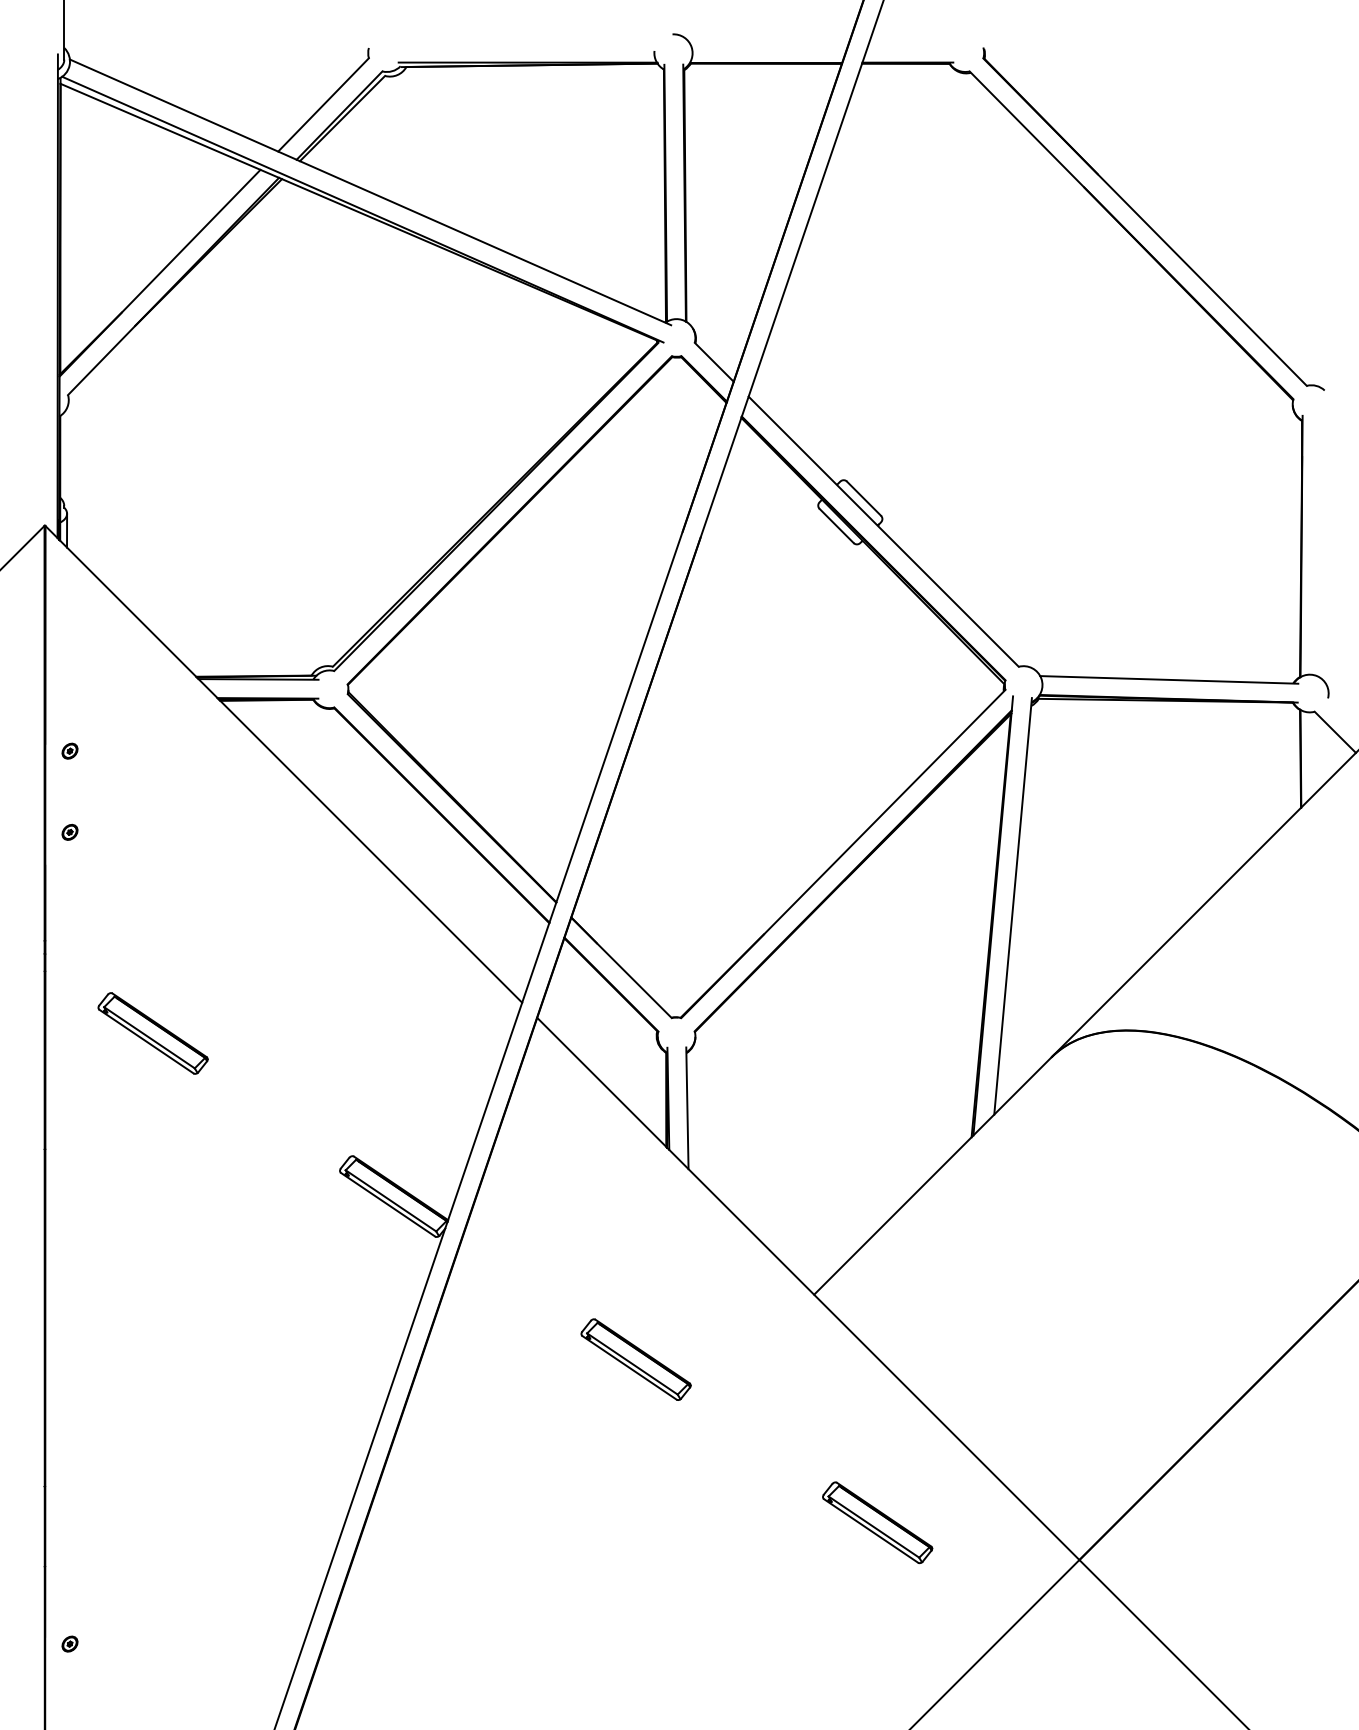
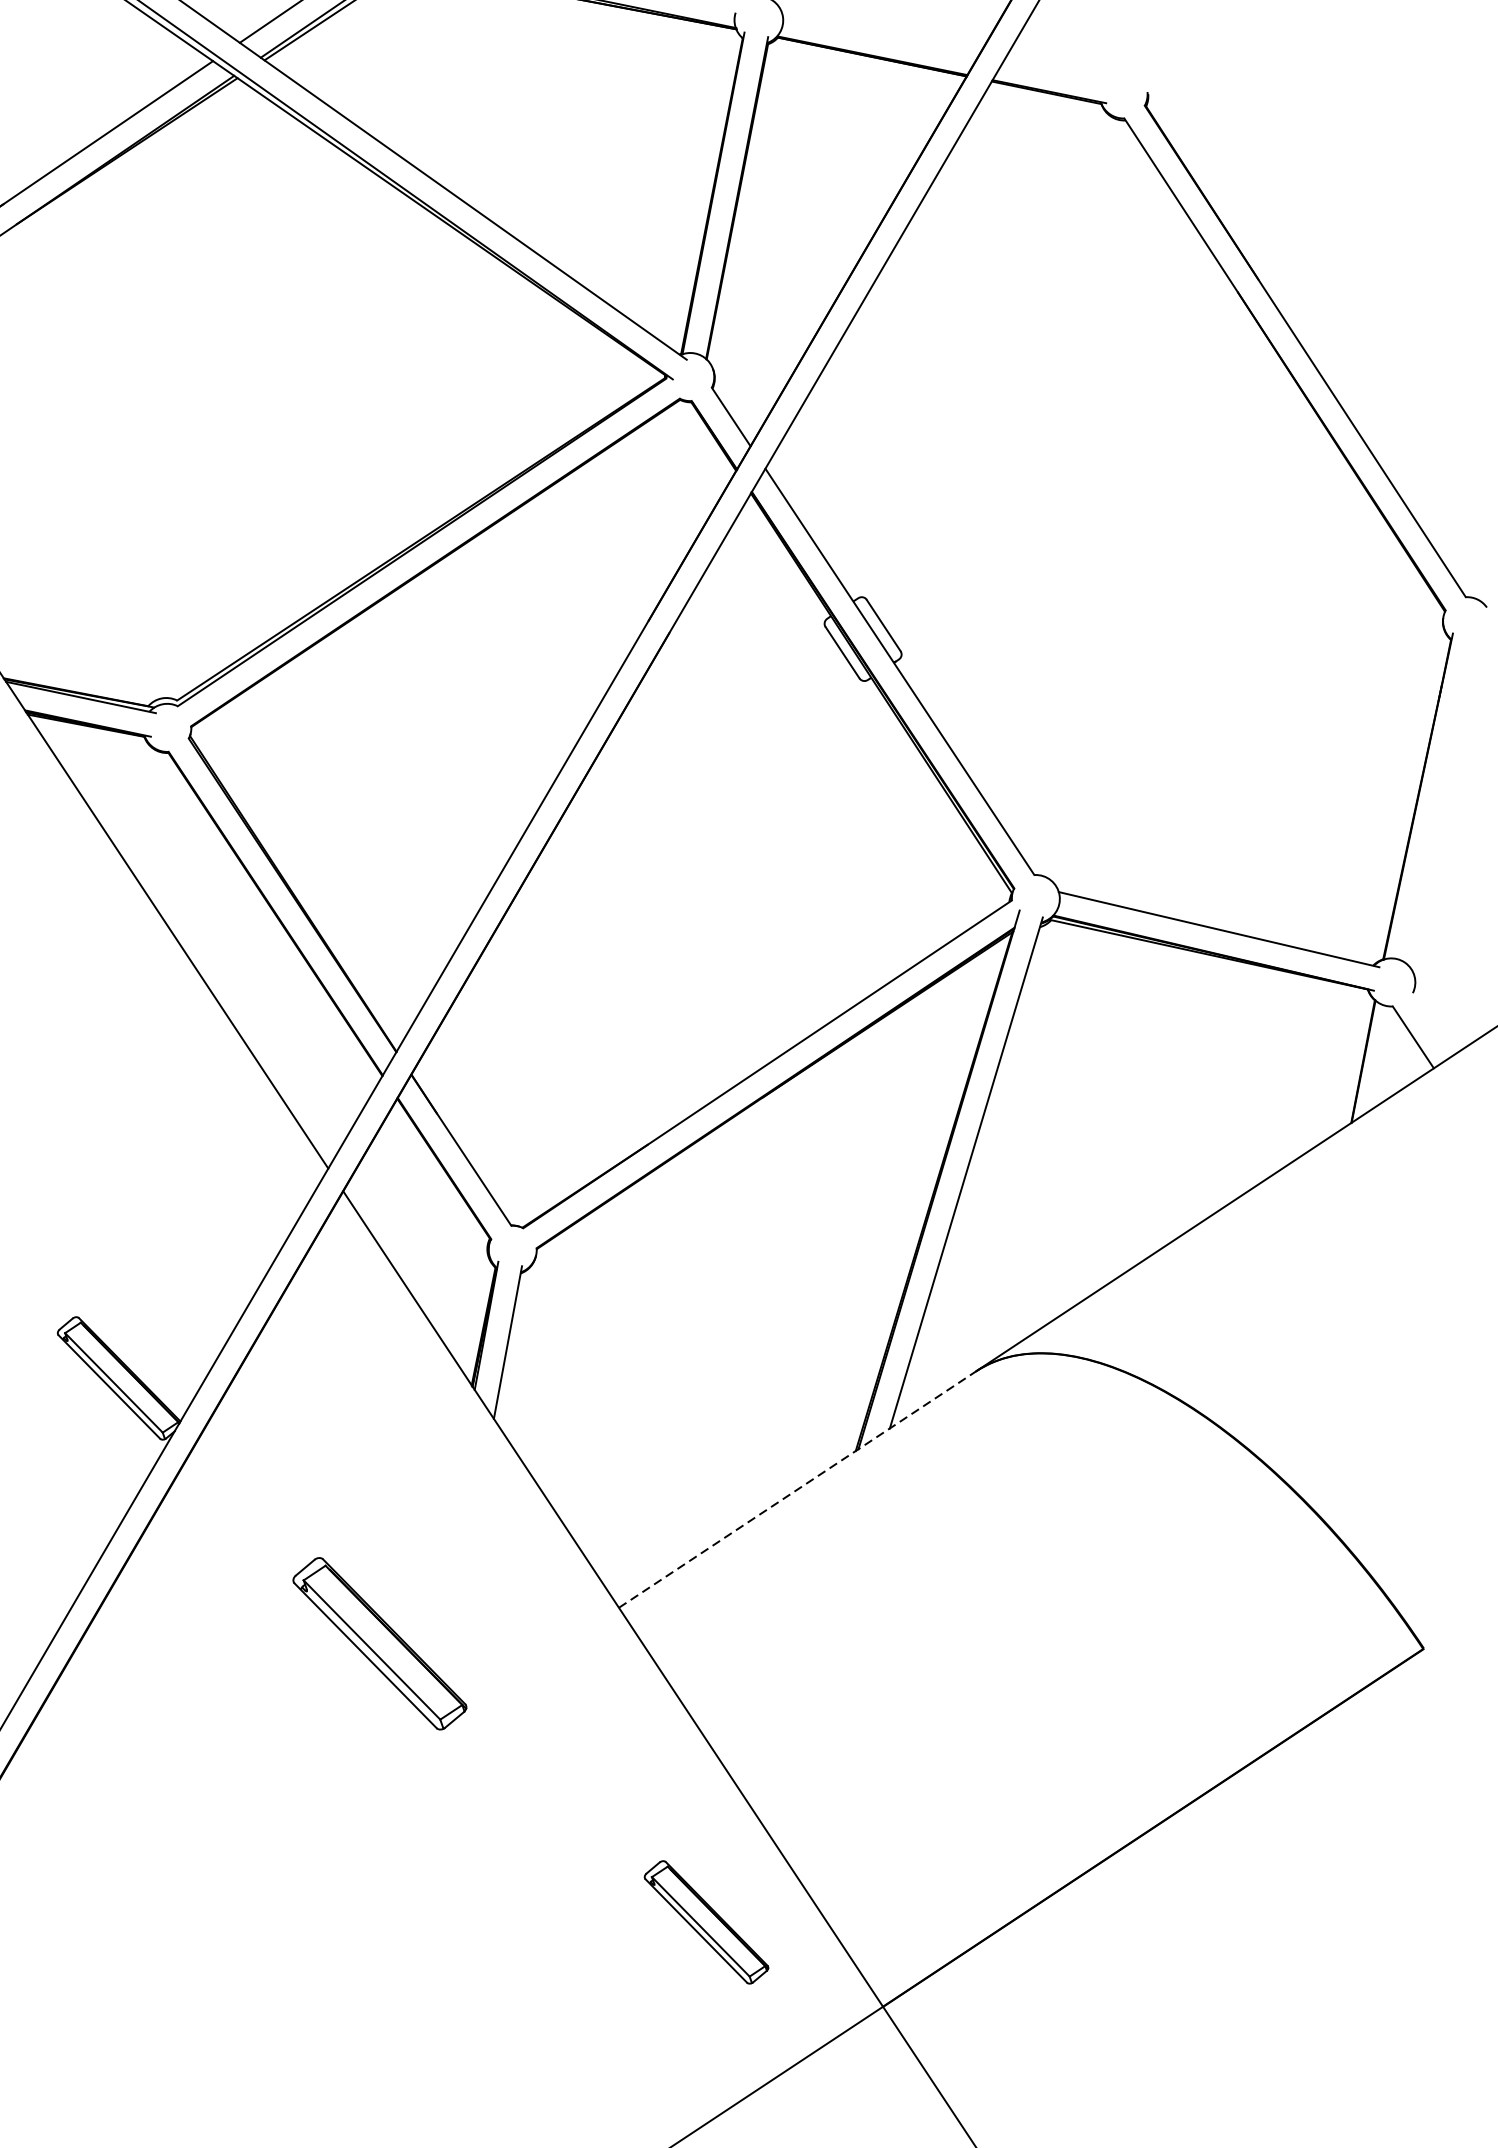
line: (932, 1175) -> (797, 1488), solid -> dashed
part: (635, 1359) -> (379, 1643), size x1.4
part: (877, 1522) -> (706, 1922), moved

